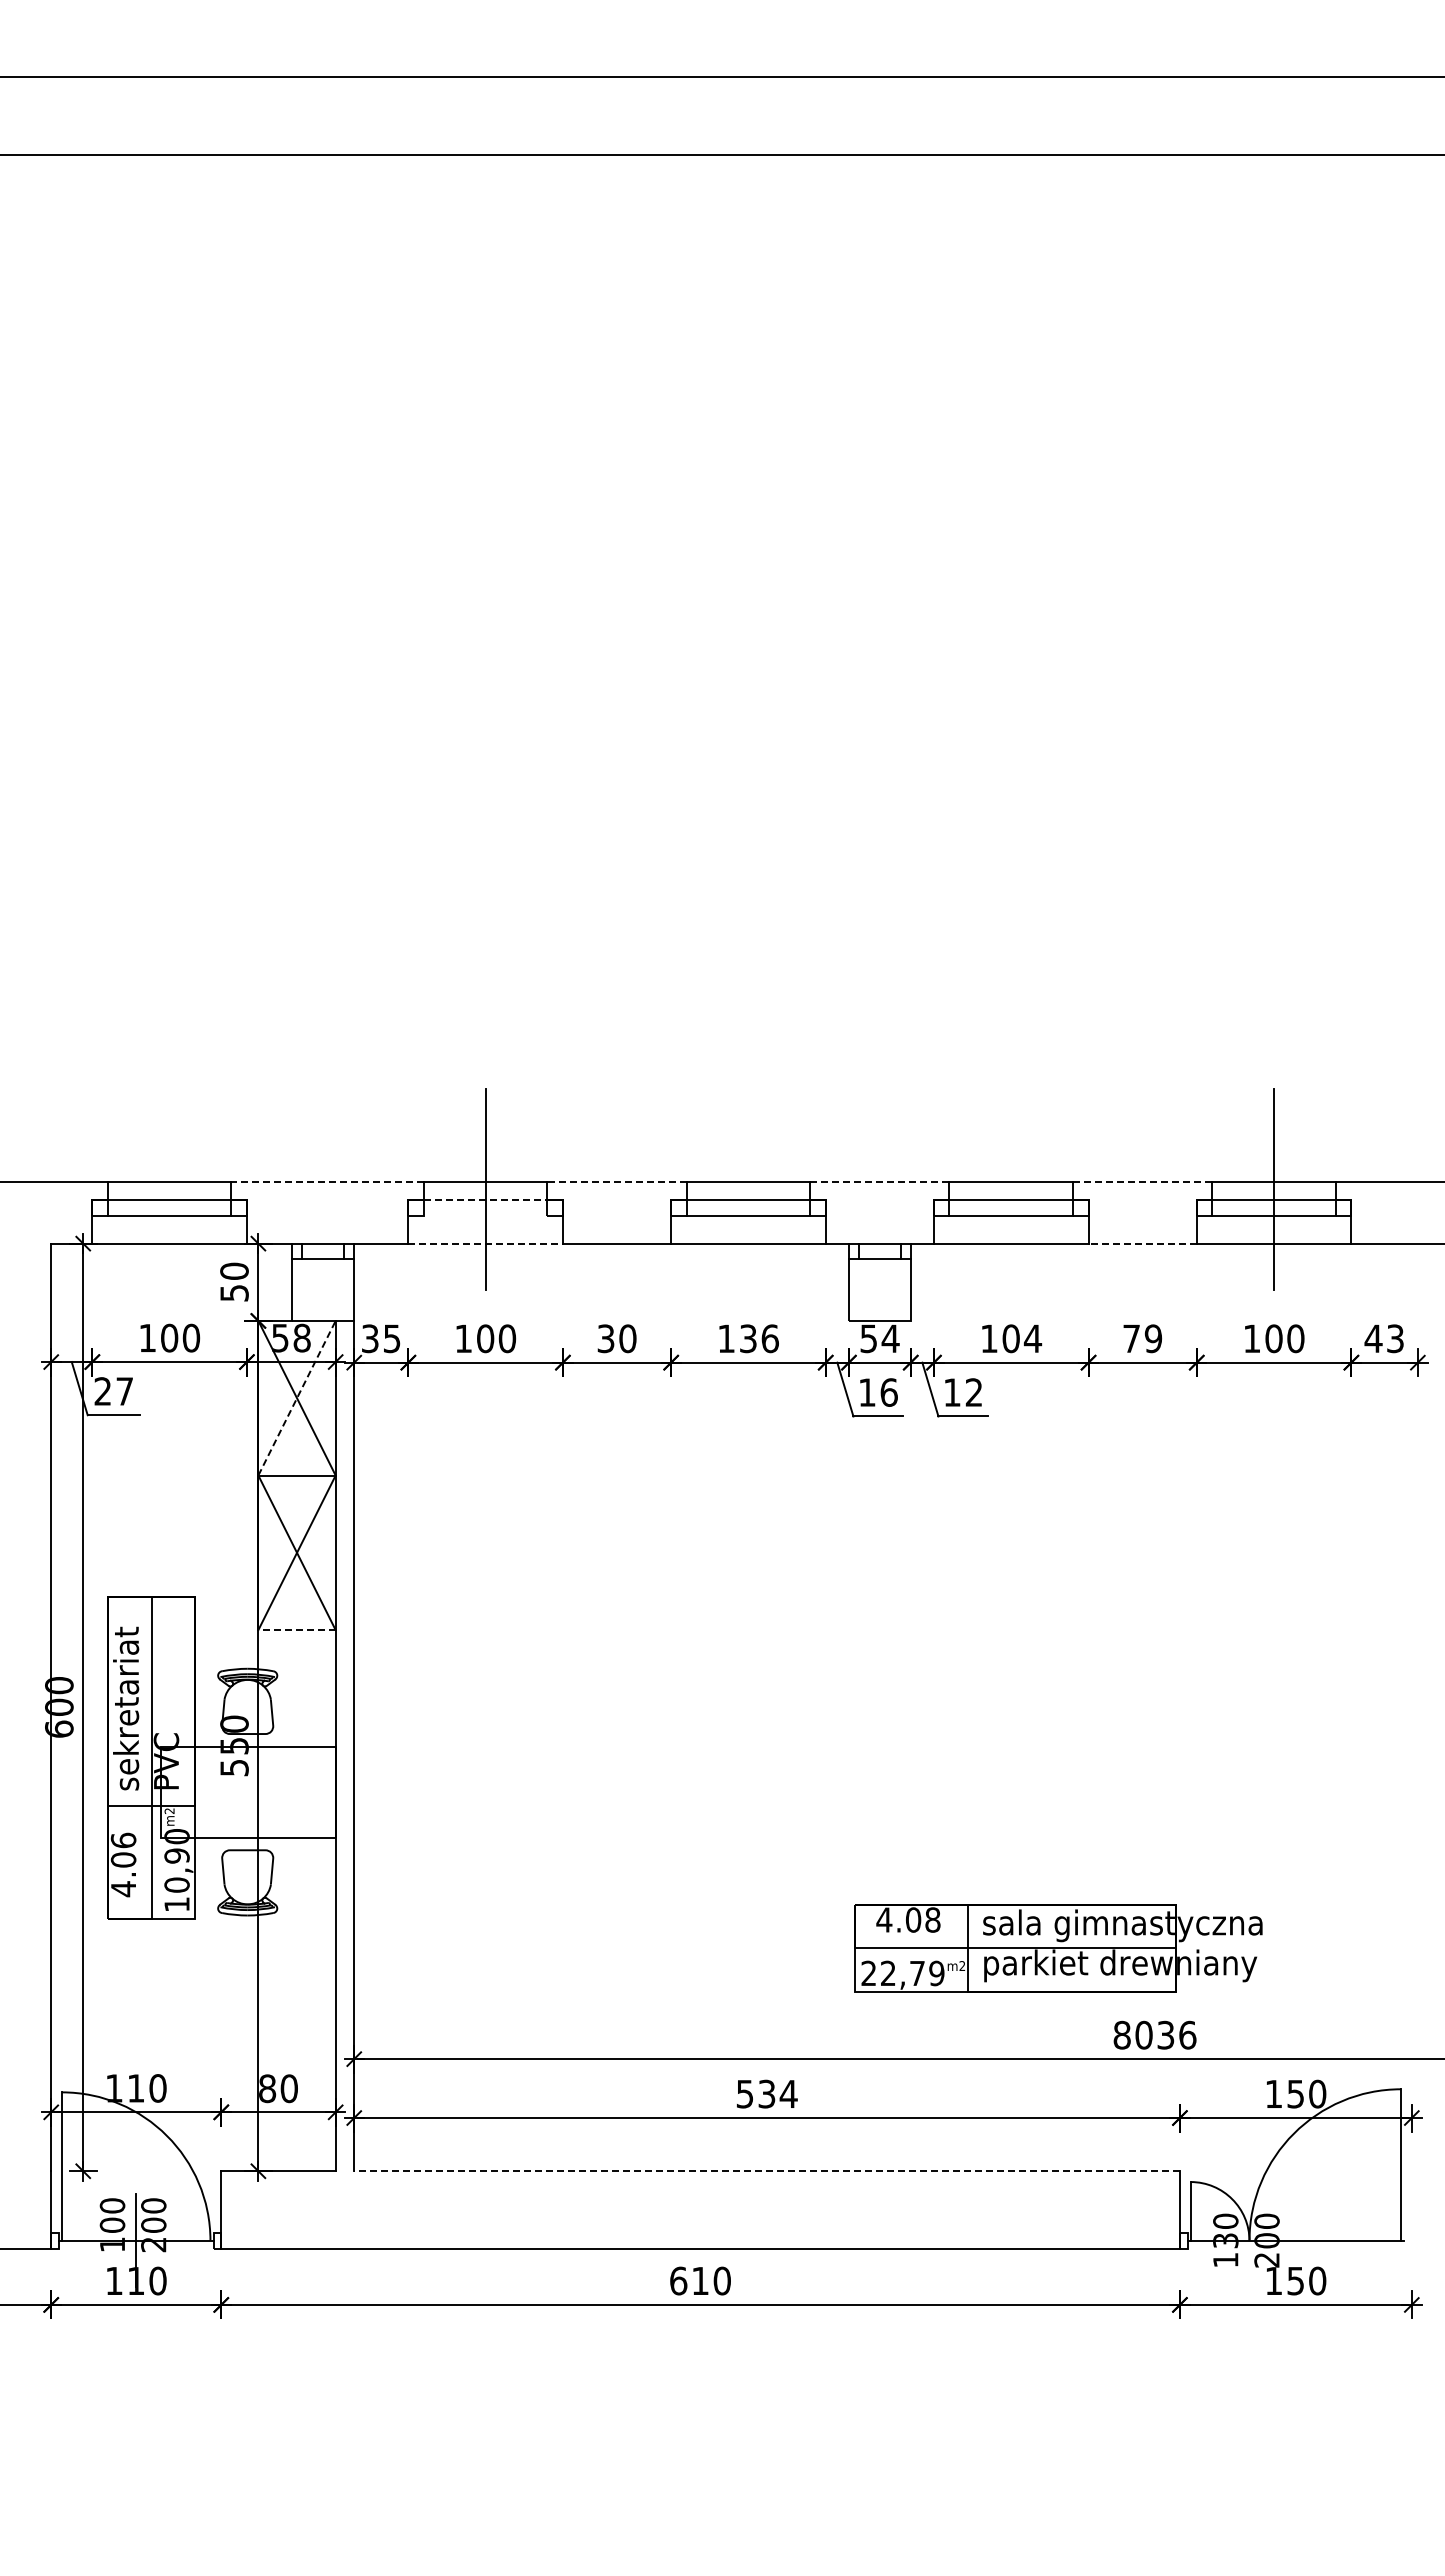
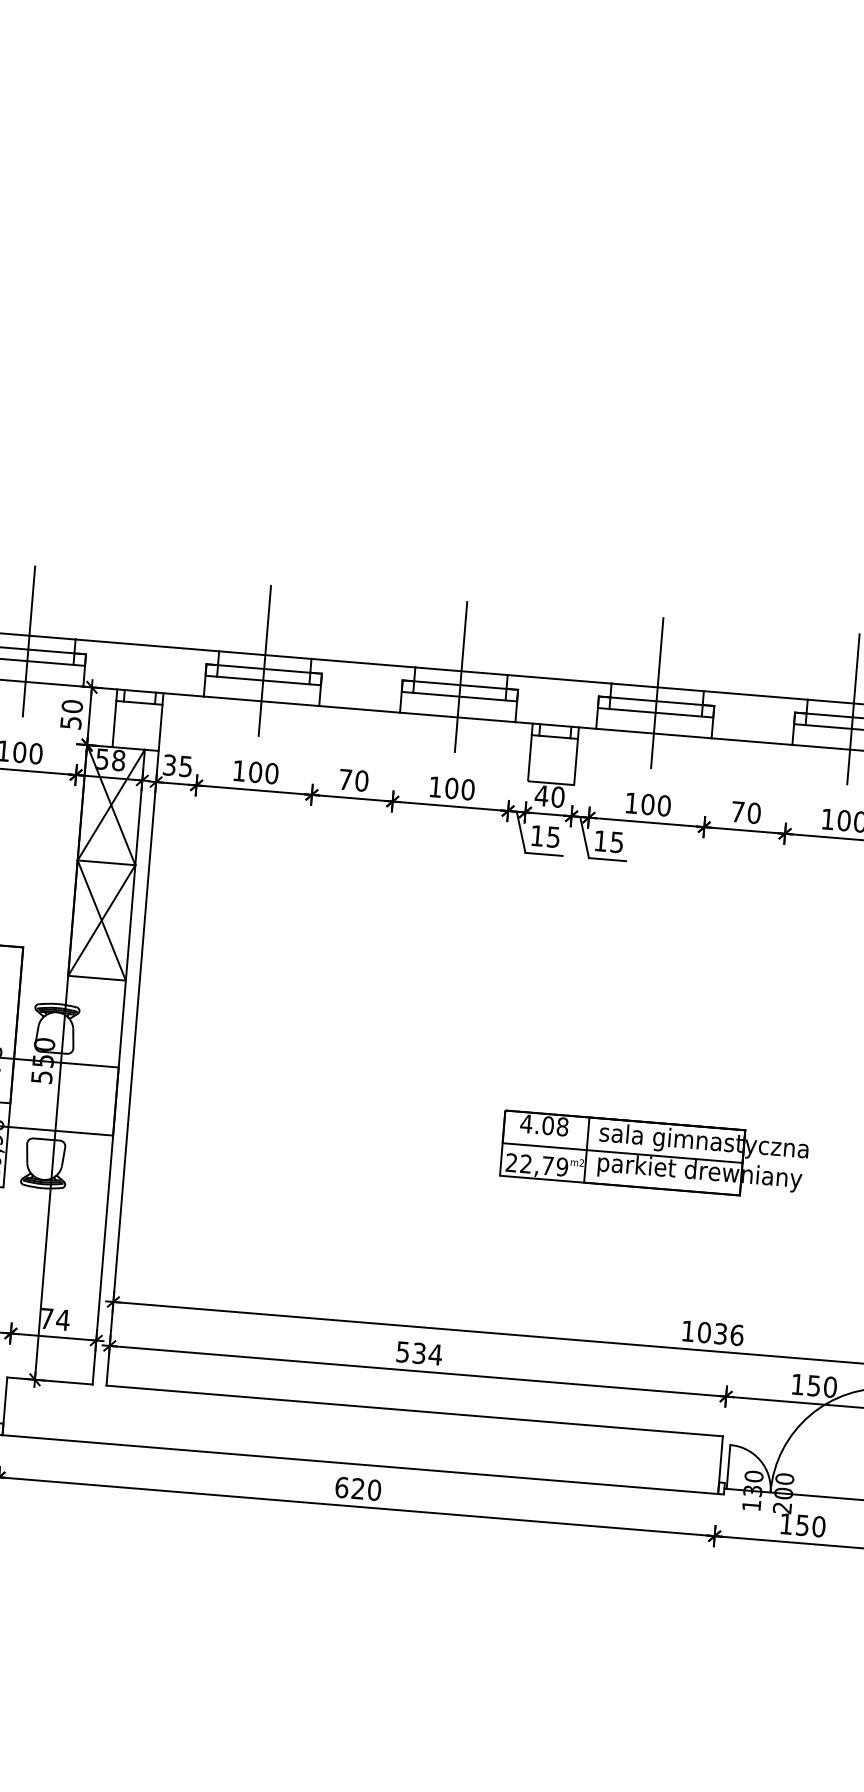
line: (327, 1181) -> (147, 645), dashed -> solid
line: (617, 1181) -> (363, 663), dashed -> solid
line: (879, 1181) -> (559, 679), dashed -> solid
line: (1142, 1181) -> (755, 695), dashed -> solid
line: (169, 1189) -> (28, 641), added
line: (748, 1189) -> (461, 677), added
line: (1011, 1189) -> (657, 693), added
line: (485, 1200) -> (264, 669), dashed -> solid
line: (485, 1215) -> (263, 680), added
line: (486, 1243) -> (262, 701), dashed -> solid
line: (1142, 1243) -> (751, 741), dashed -> solid
text: (605, 1338) -> (345, 779), 30 -> 70
text: (758, 1338) -> (459, 788), 136 -> 100
text: (879, 1338) -> (549, 796), 54 -> 40
text: (1032, 1338) -> (663, 805), 104 -> 100
text: (1153, 1338) -> (754, 813), 79 -> 70
text: (888, 1392) -> (553, 837), 16 -> 15
text: (973, 1392) -> (616, 842), 12 -> 15
line: (297, 1397) -> (111, 804), dashed -> solid
line: (297, 1630) -> (97, 978), dashed -> solid
part: (1058, 1948) -> (654, 1155), moved
text: (1121, 2034) -> (687, 1330), 8036 -> 1036
text: (278, 2088) -> (55, 1319), 80 -> 74
line: (767, 2171) -> (415, 1411), dashed -> solid
text: (700, 2280) -> (358, 1488), 610 -> 620

